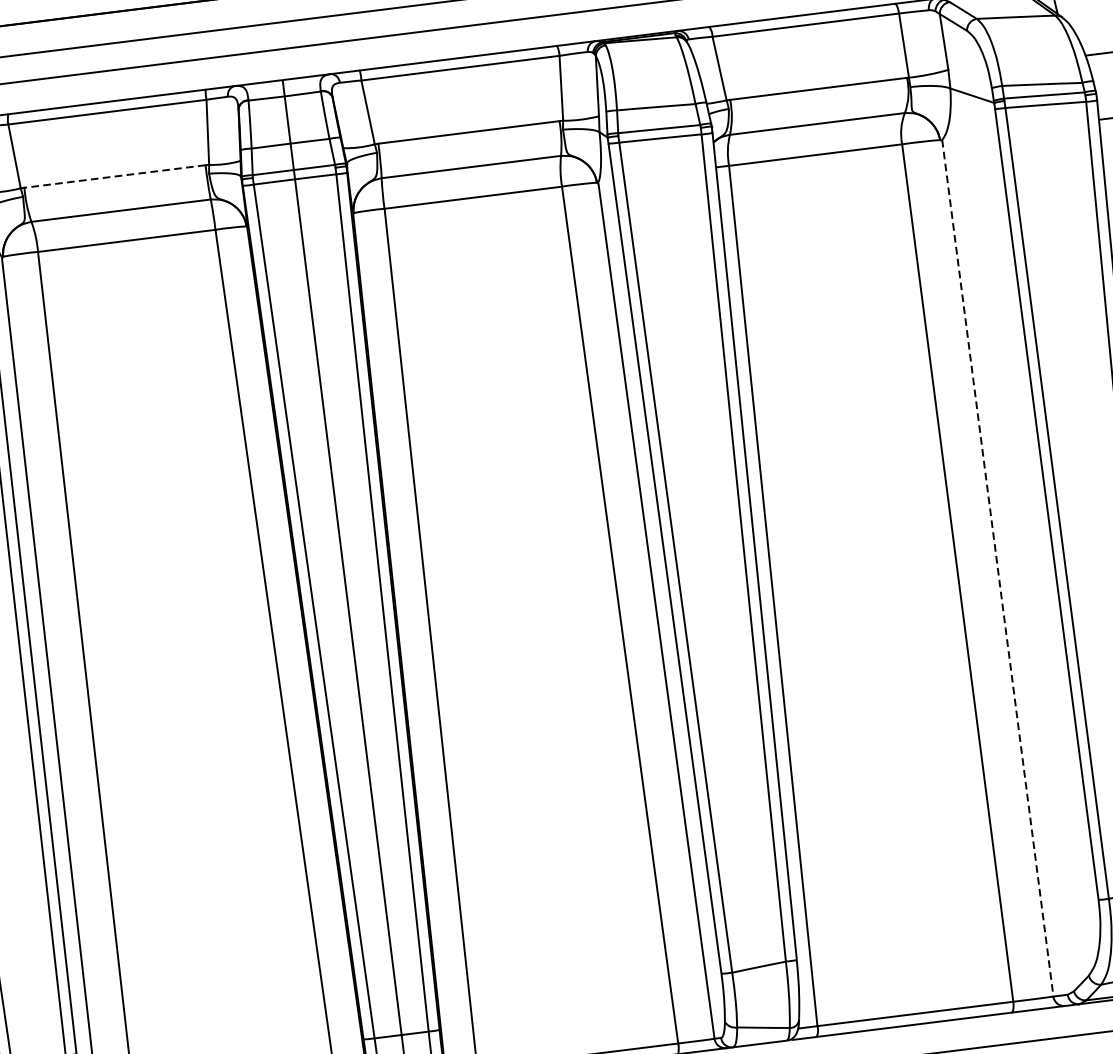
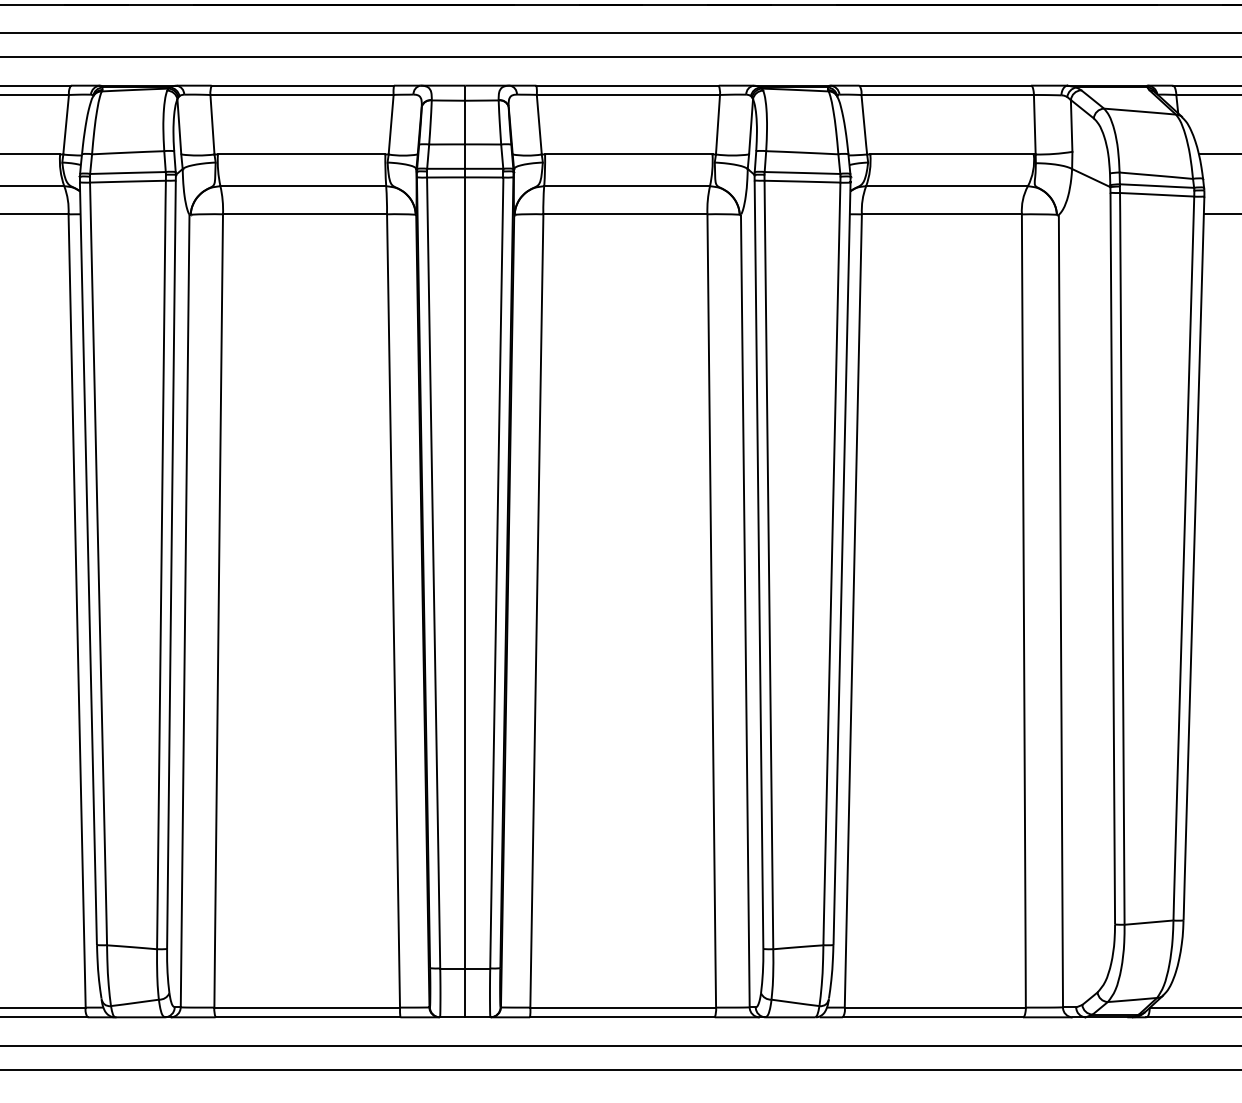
line: (114, 176) -> (301, 154), dashed -> solid
line: (997, 569) -> (1060, 612), dashed -> solid

